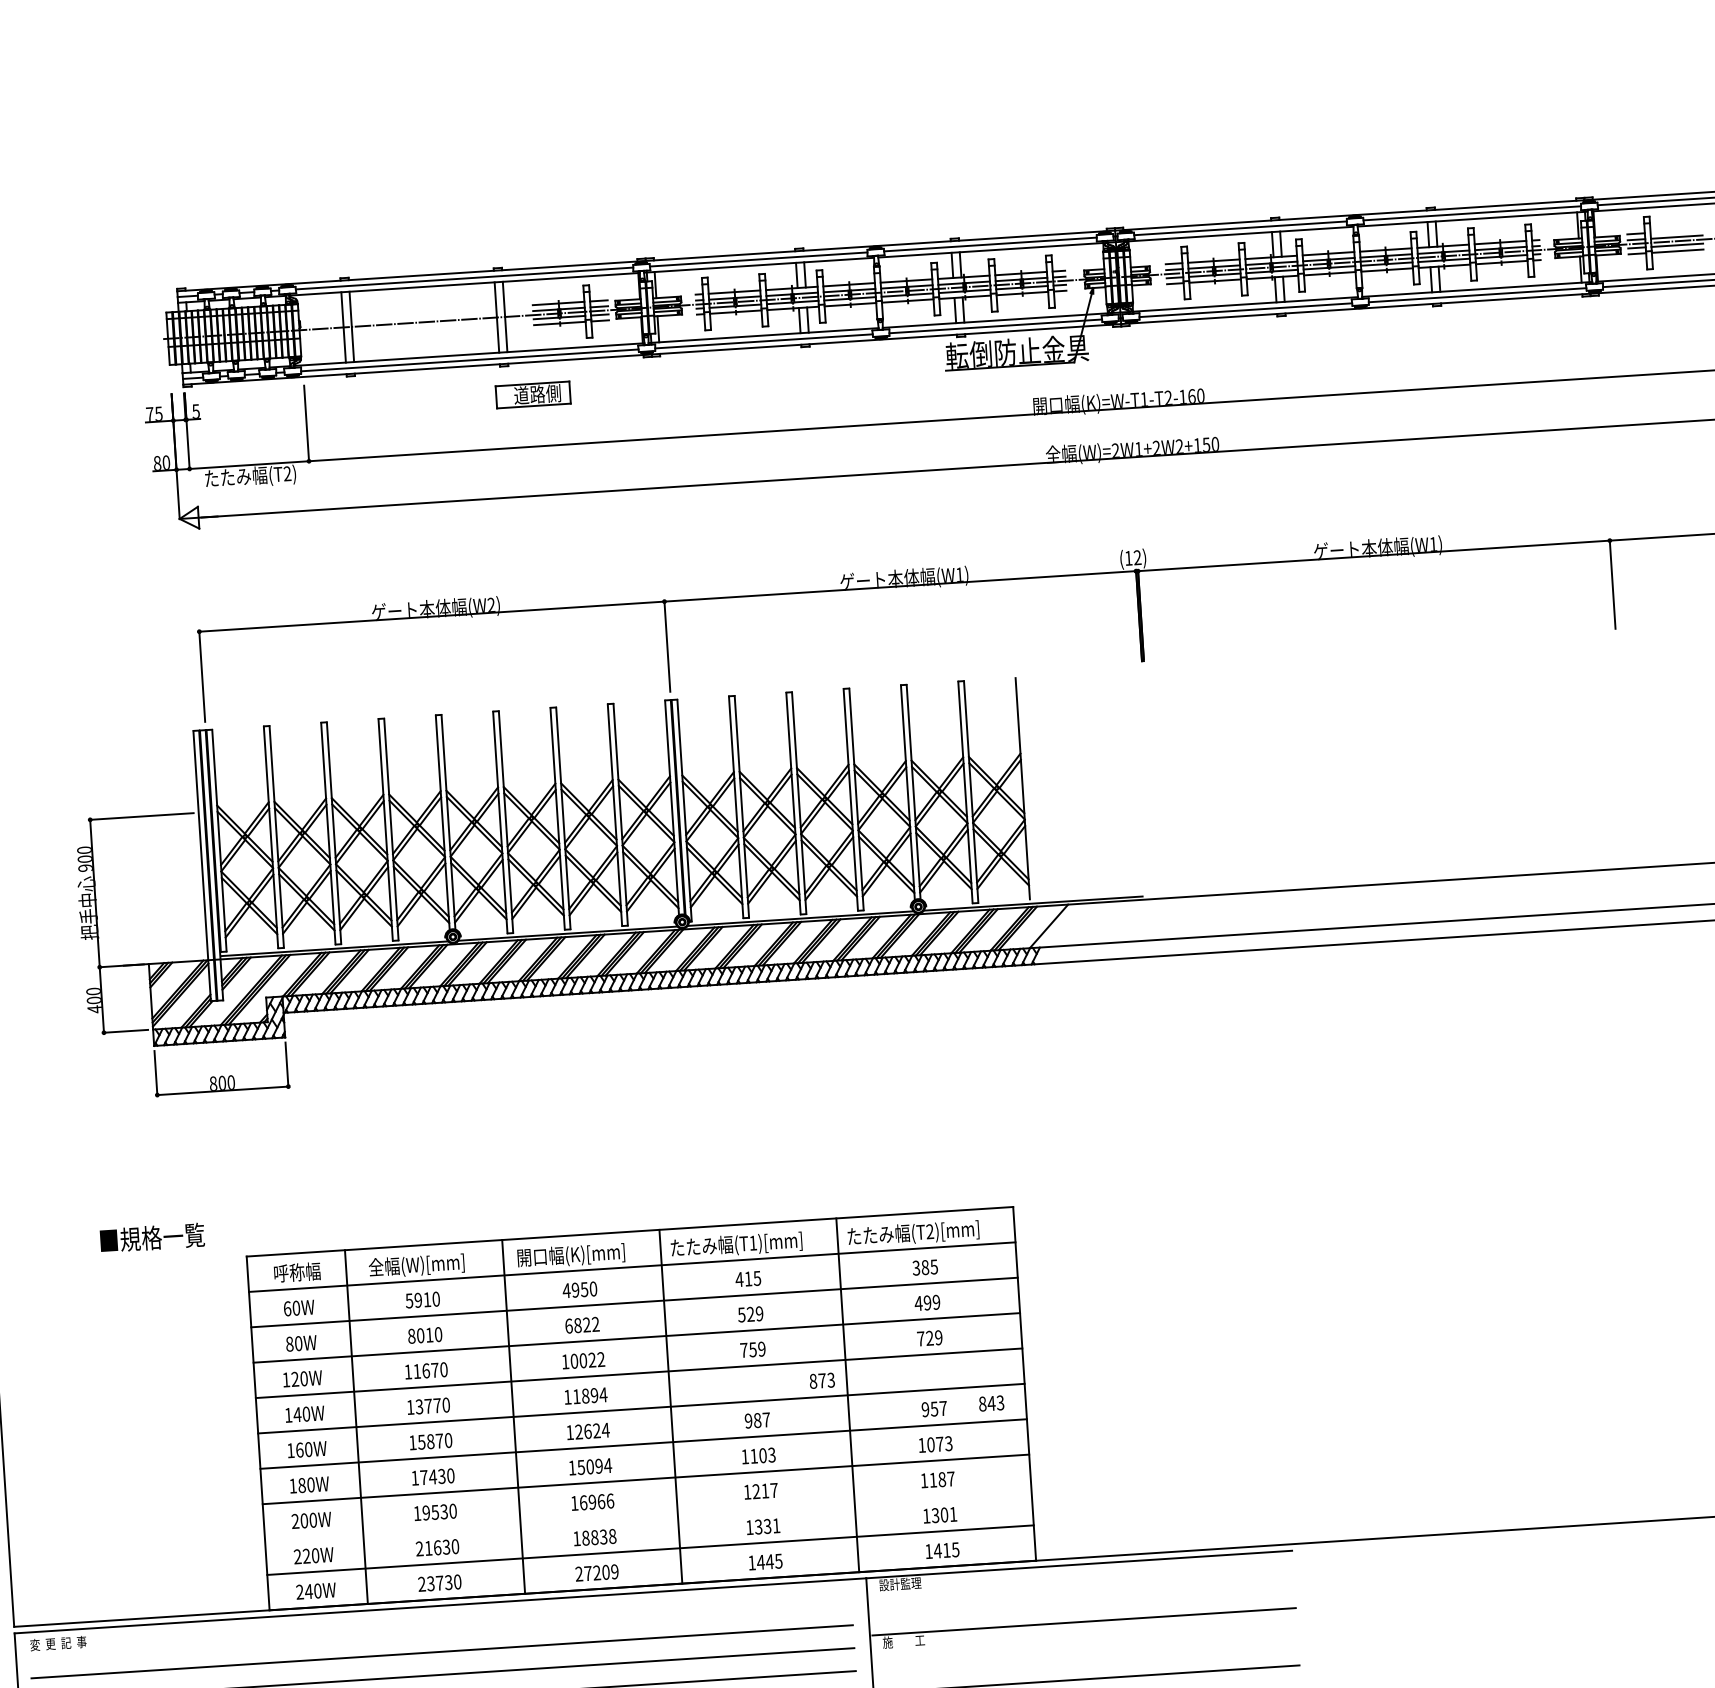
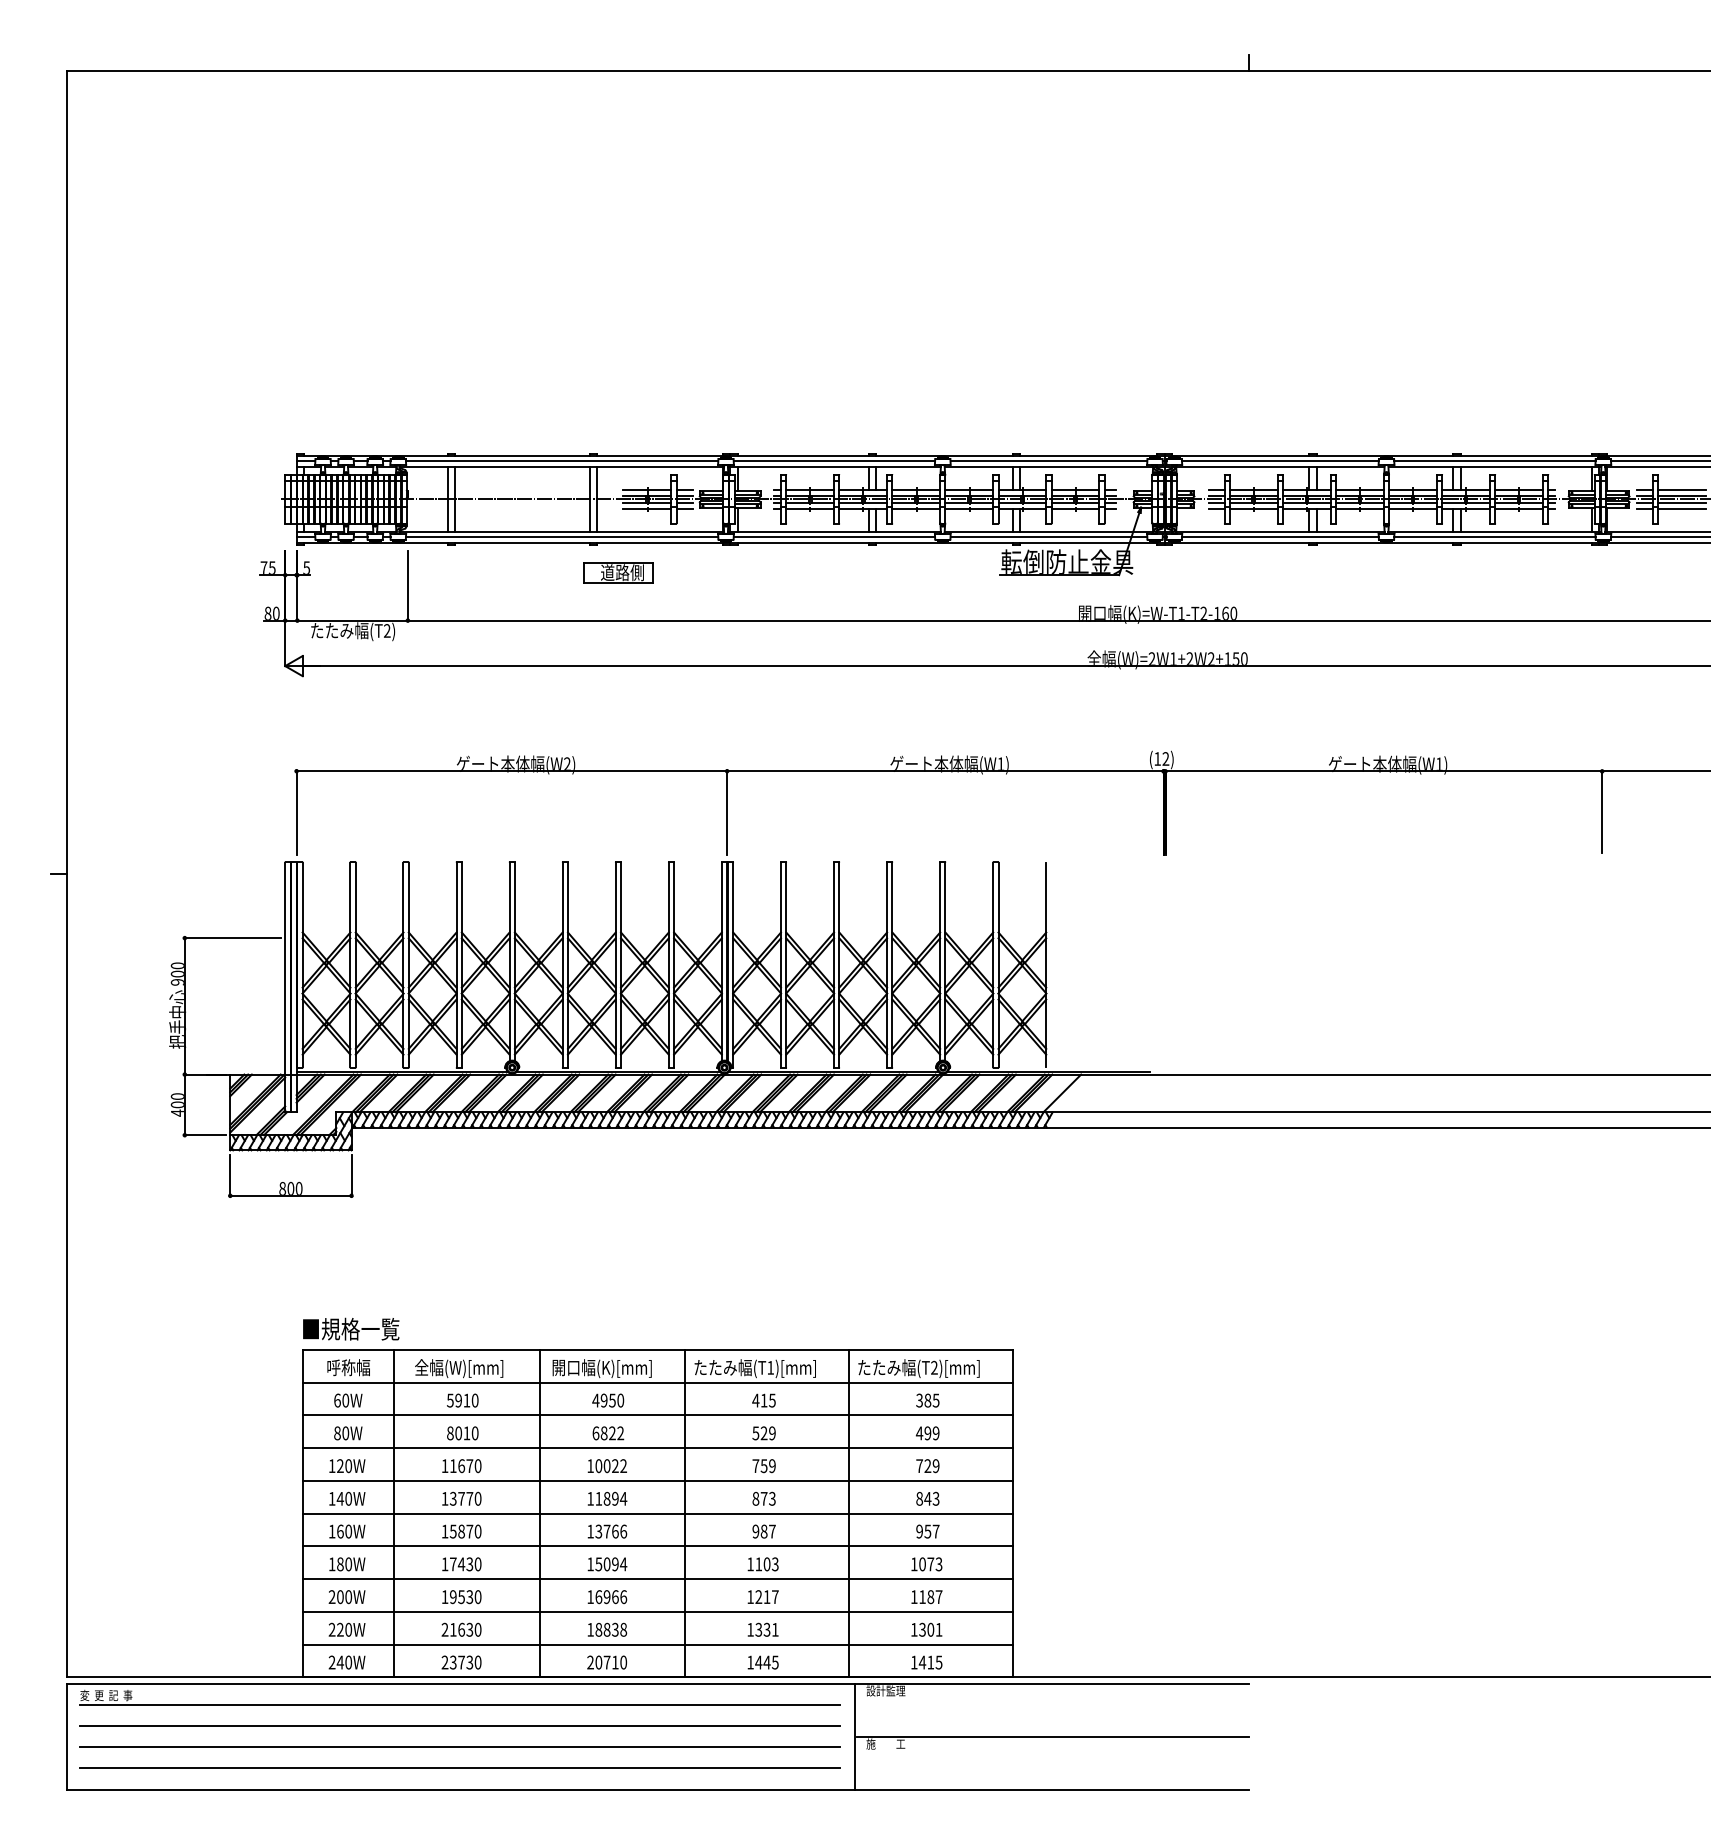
line: (1675, 231) -> (1681, 490), added
text: (152, 1237) -> (351, 1328), moved
text: (821, 1380) -> (763, 1498), moved
text: (991, 1403) -> (927, 1498), moved
text: (591, 1431) -> (610, 1531), 12624 -> 13766
line: (647, 1514) -> (657, 1611), added
text: (600, 1572) -> (610, 1662), 27209 -> 20710
line: (440, 1628) -> (459, 1704), added

